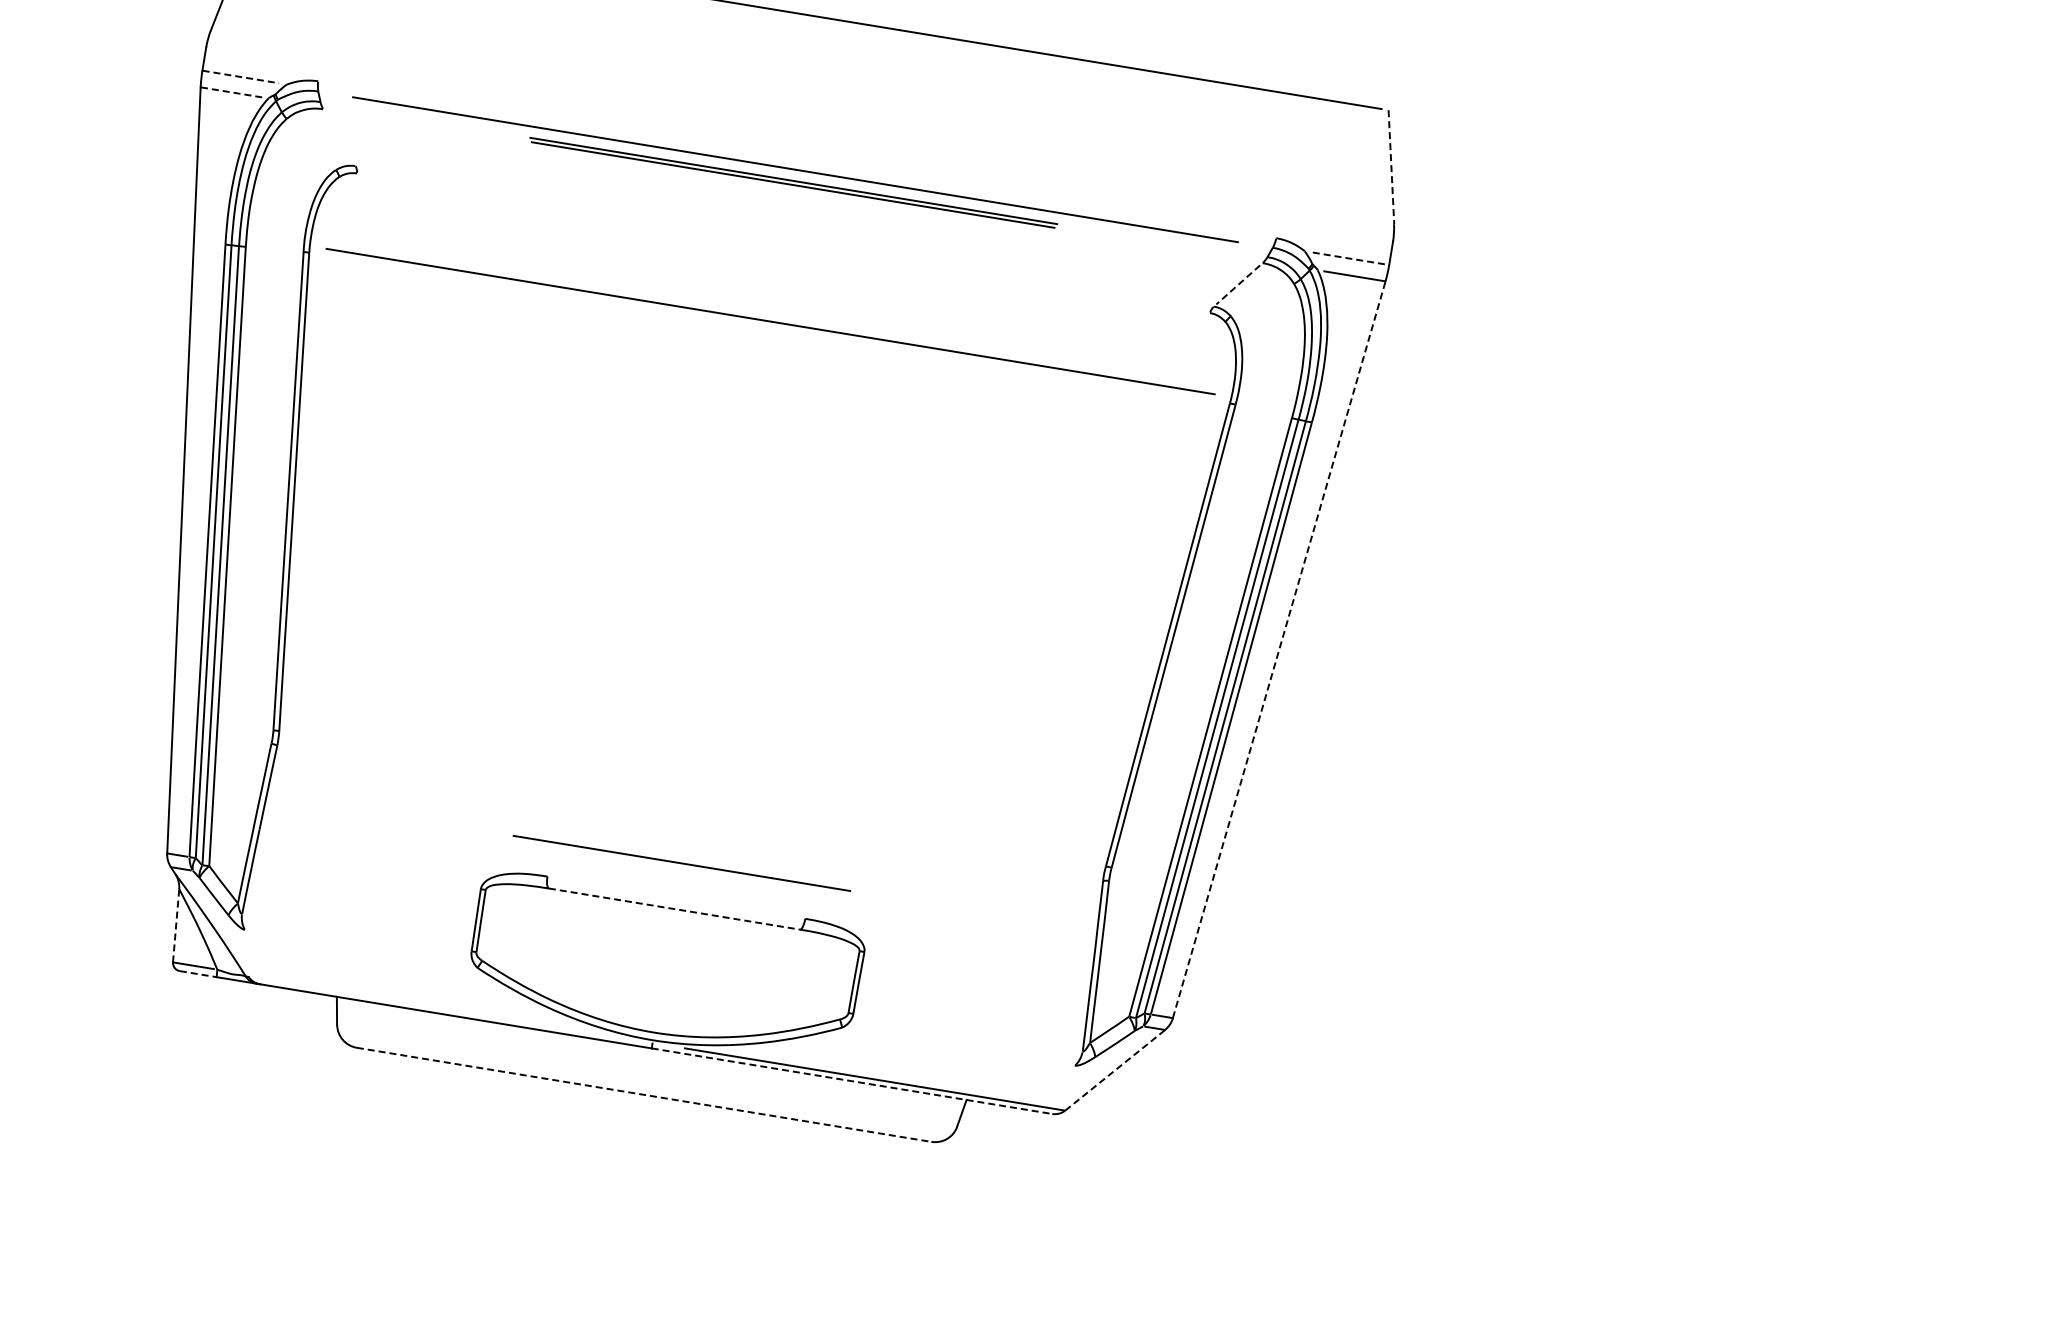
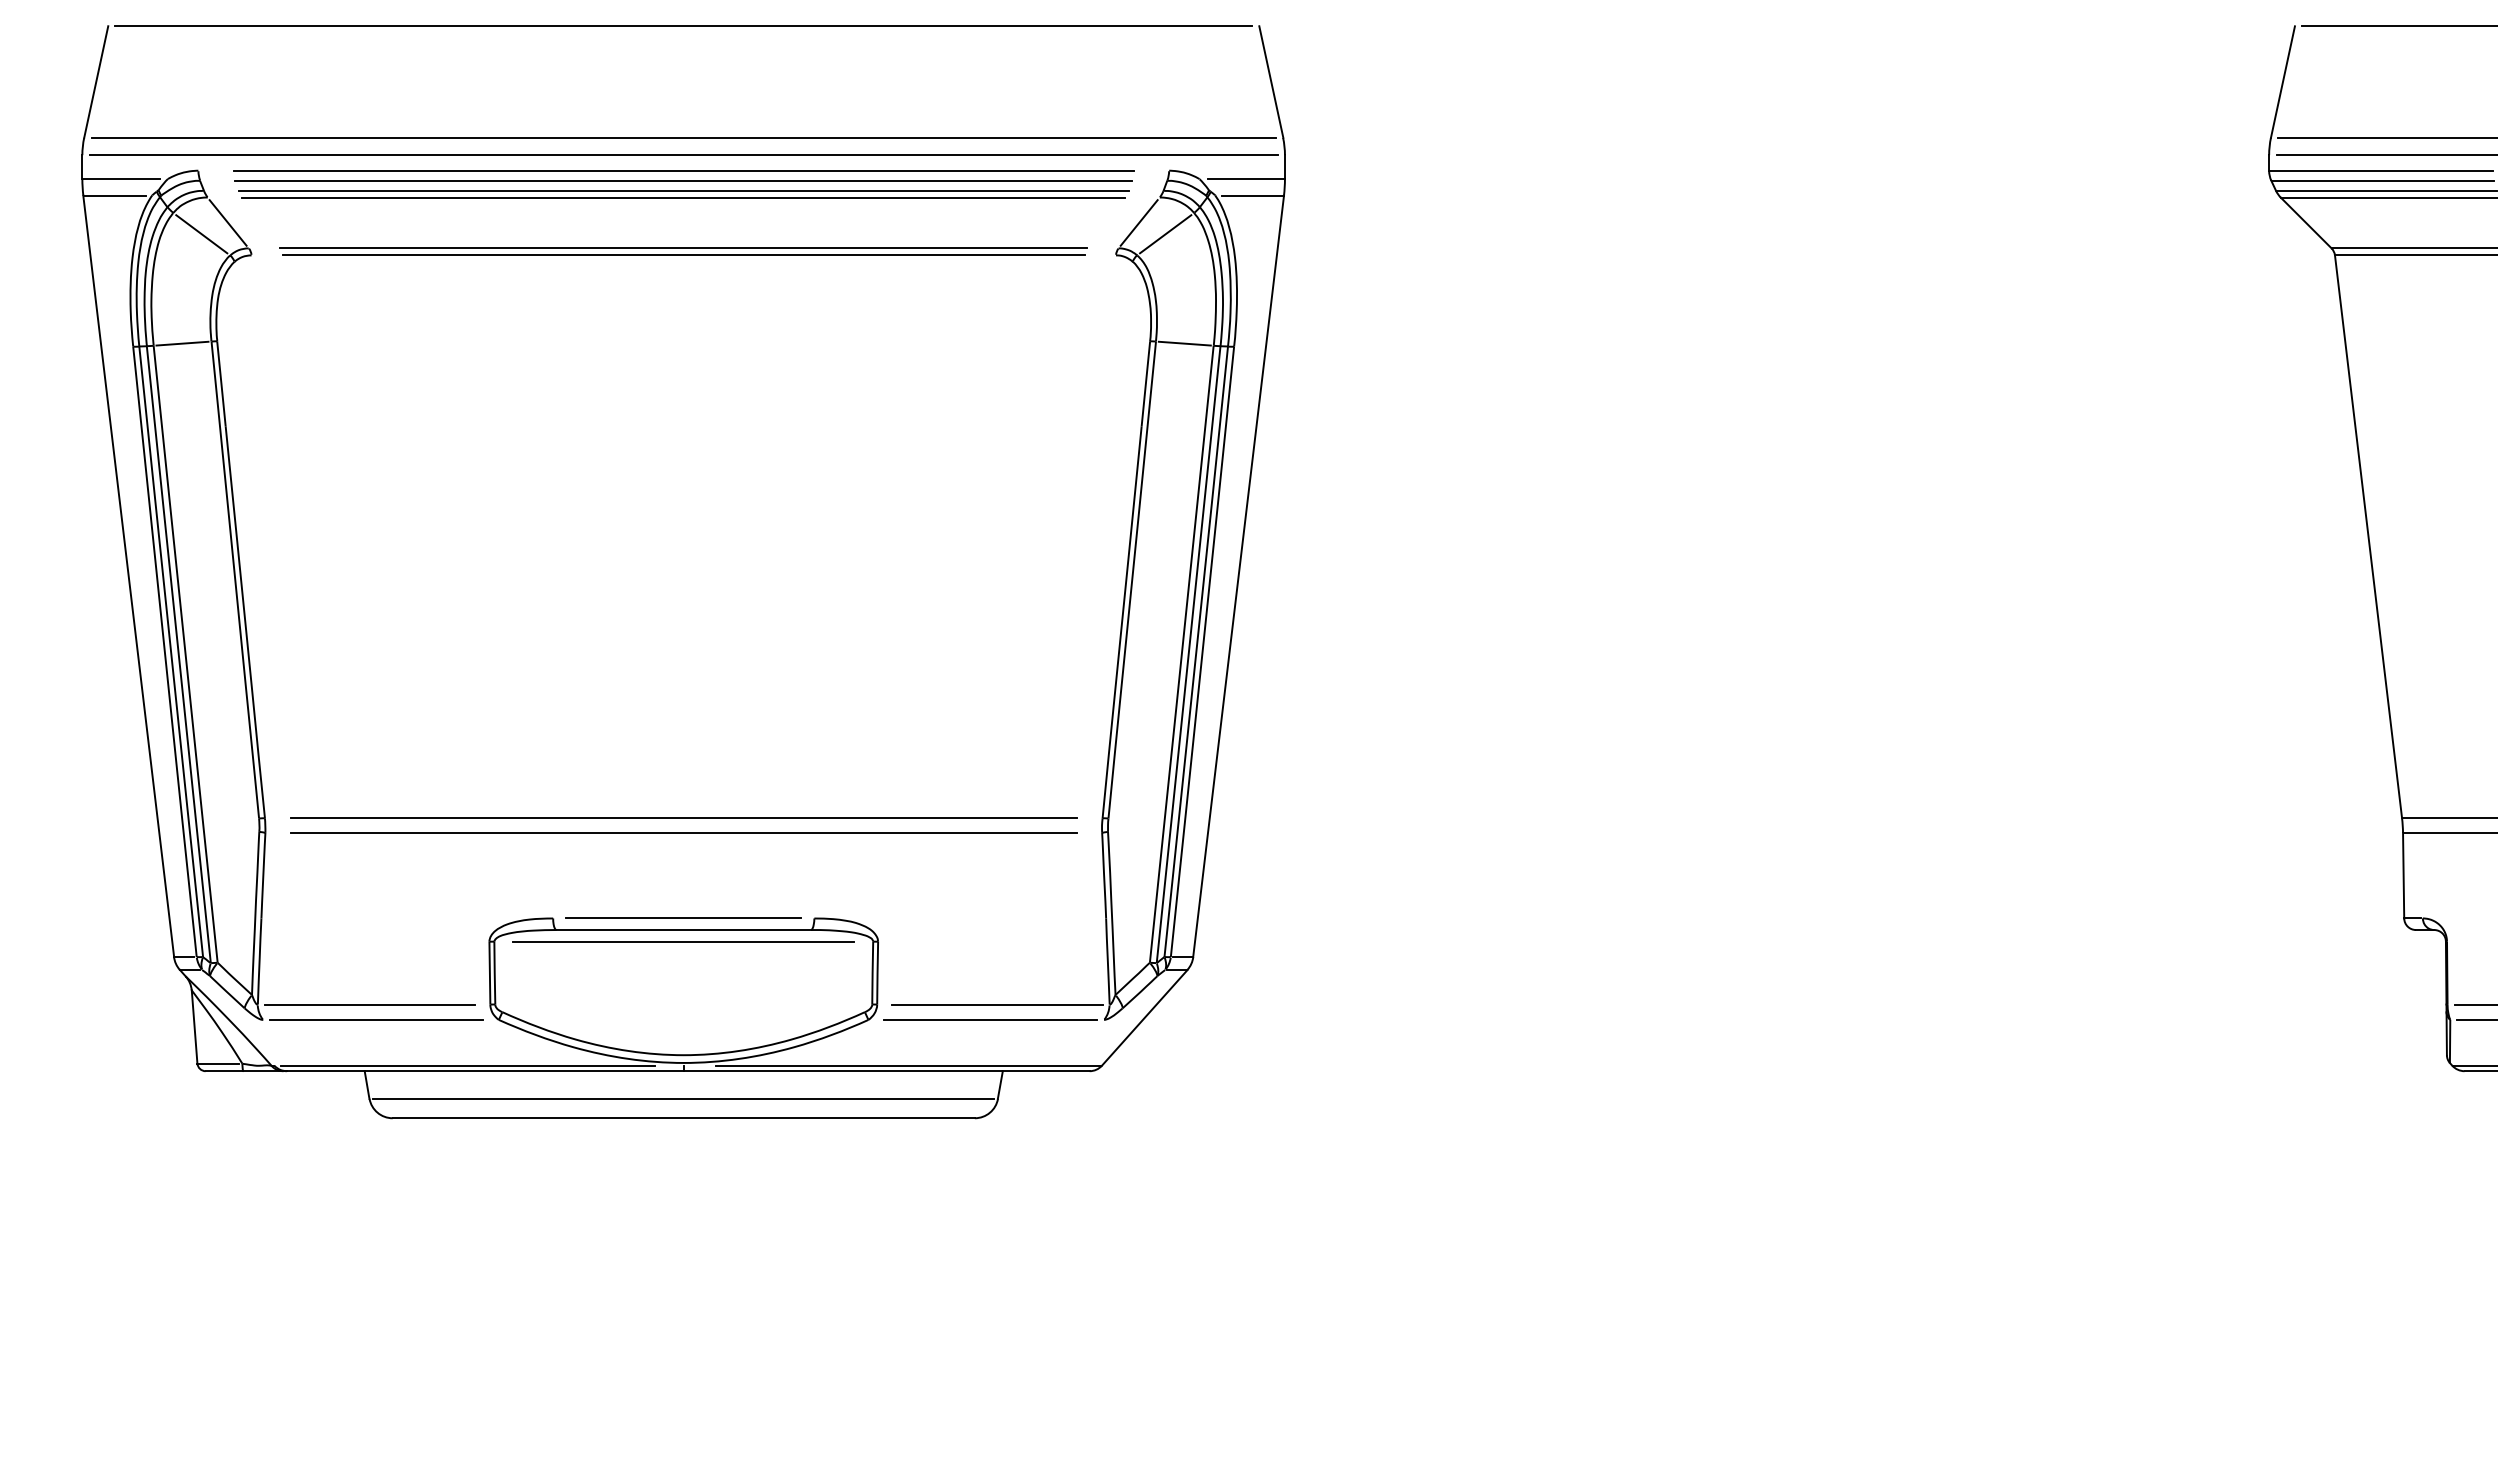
line: (241, 76) -> (121, 178), dashed -> solid
line: (231, 92) -> (114, 195), dashed -> solid
line: (802, 126) -> (683, 137), added
line: (338, 137) -> (227, 222), added
line: (311, 144) -> (201, 234), added
line: (799, 144) -> (683, 155), added
line: (1391, 167) -> (1271, 82), dashed -> solid
part: (793, 183) -> (683, 194), size x1.67
part: (783, 239) -> (683, 251), added
line: (274, 249) -> (182, 343), added
line: (1351, 258) -> (1246, 178), dashed -> solid
line: (1237, 285) -> (1138, 223), dashed -> solid
line: (1262, 300) -> (1165, 234), added
line: (770, 321) -> (683, 170), moved
line: (1263, 411) -> (1184, 343), added
line: (1279, 648) -> (1238, 575), dashed -> solid
line: (692, 798) -> (683, 818), added
line: (690, 812) -> (683, 832), added
line: (681, 863) -> (683, 941), moved
line: (676, 897) -> (683, 918), added
line: (675, 909) -> (684, 930), dashed -> solid
line: (176, 925) -> (194, 1026), dashed -> solid
line: (352, 931) -> (369, 1004), added
line: (356, 947) -> (376, 1019), added
line: (198, 974) -> (224, 1071), dashed -> solid
line: (440, 1007) -> (468, 1065), added
line: (972, 1033) -> (997, 1004), added
line: (962, 1046) -> (990, 1019), added
line: (1116, 1070) -> (1145, 1017), dashed -> solid
line: (647, 1075) -> (683, 1098), added
line: (851, 1081) -> (886, 1071), dashed -> solid
line: (644, 1095) -> (684, 1118), dashed -> solid

